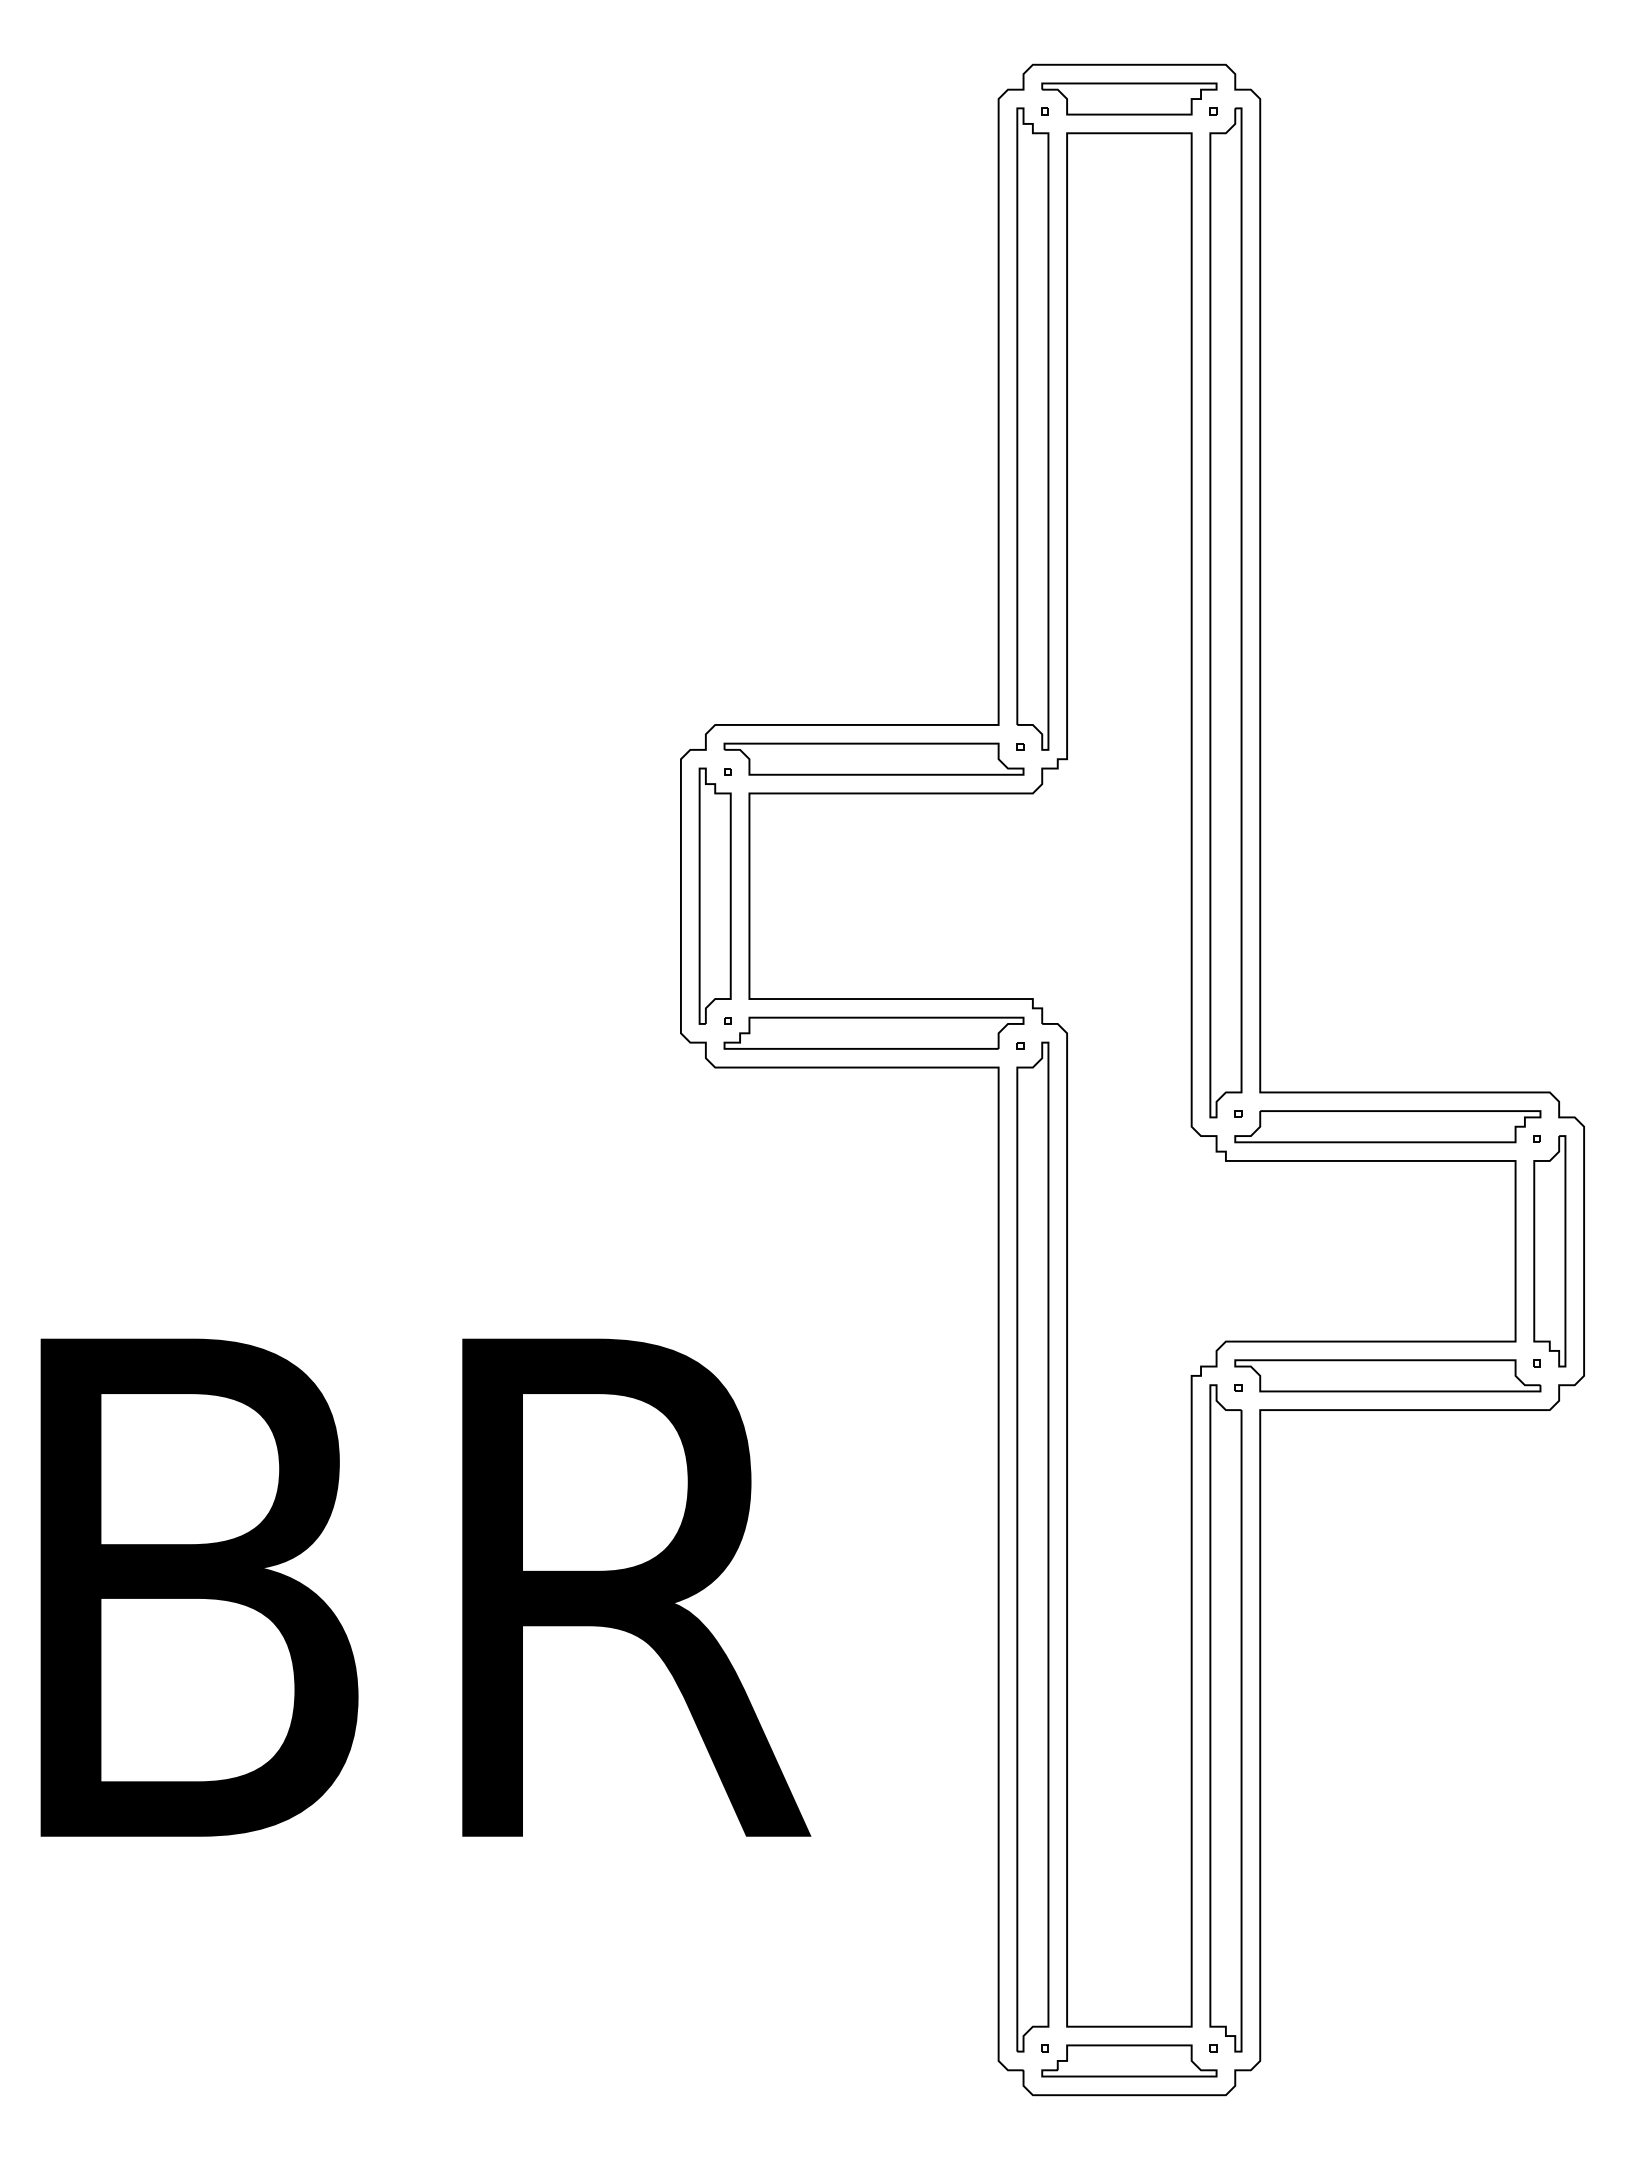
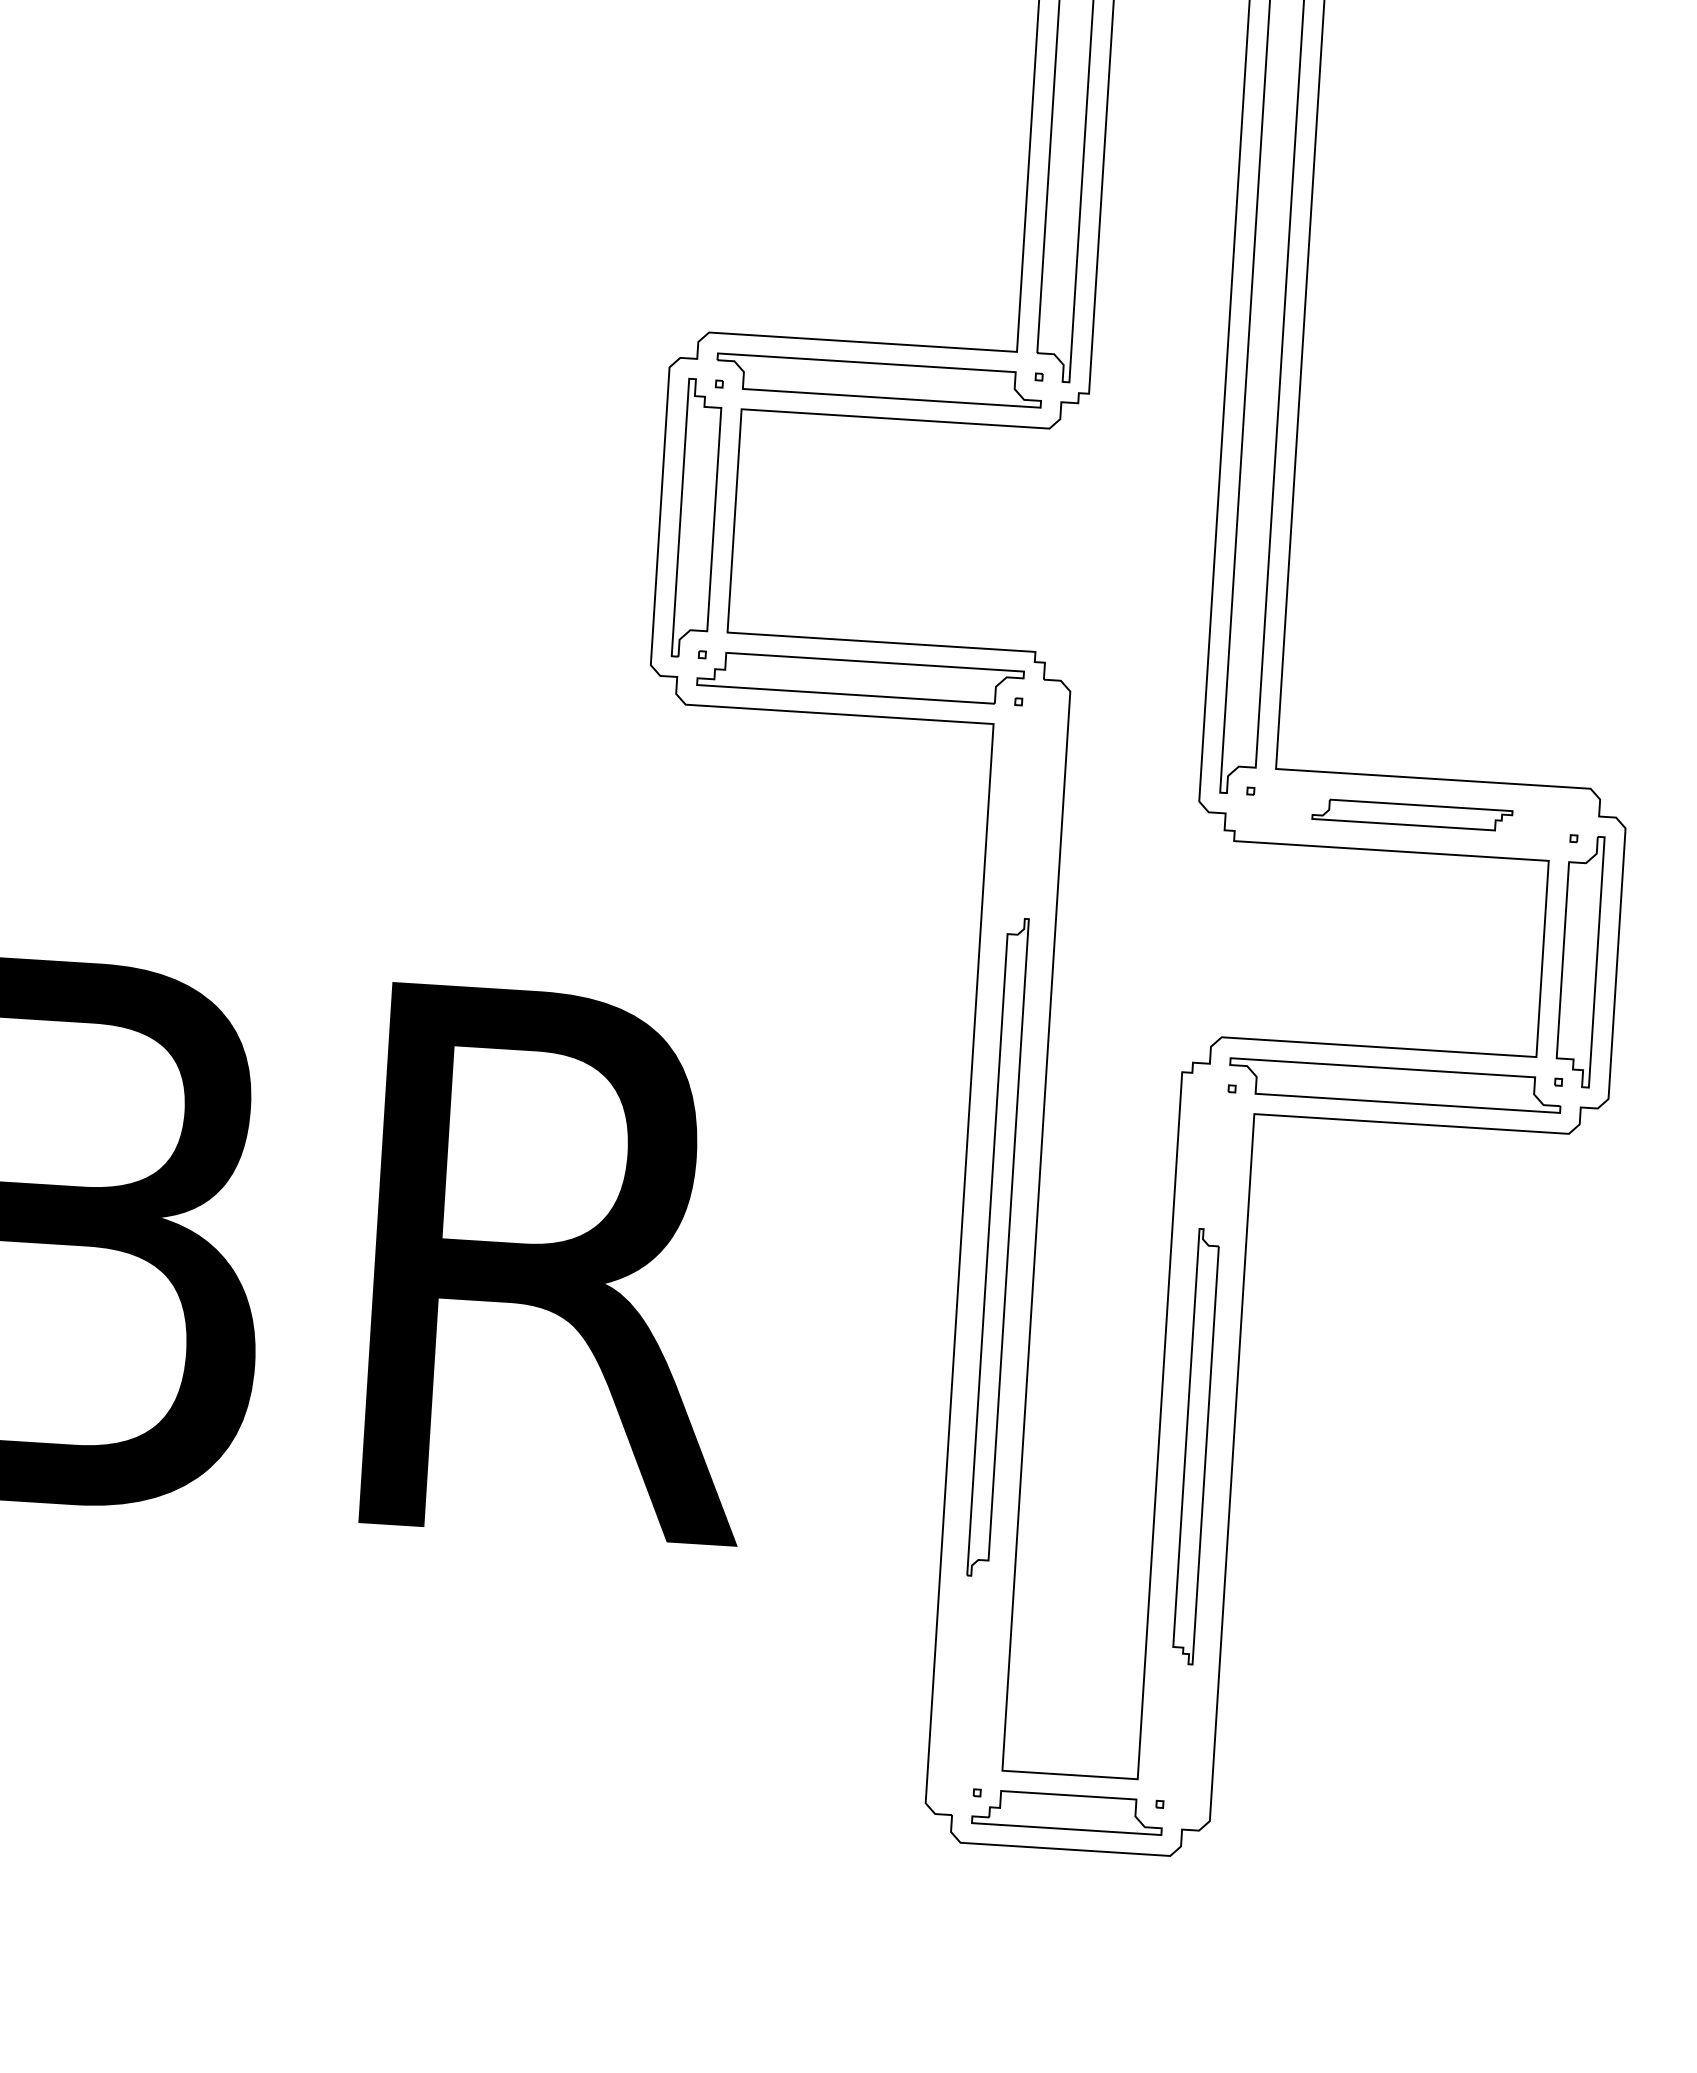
part: (1387, 1126) -> (1412, 814), size x0.6
part: (1032, 1546) -> (997, 1246), size x0.6
part: (1225, 1718) -> (1195, 1446), size x0.6

